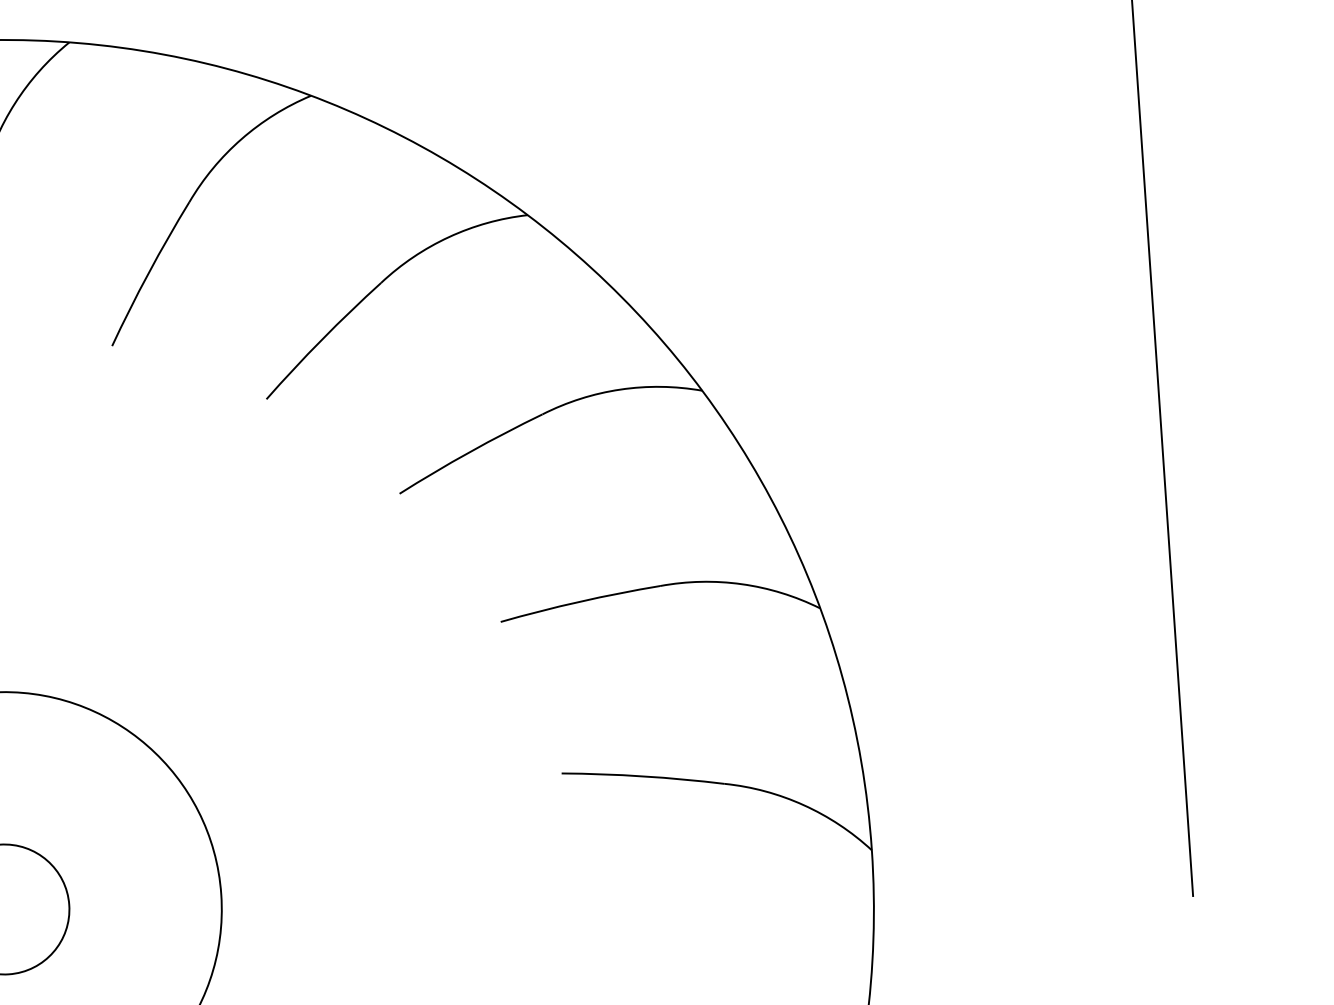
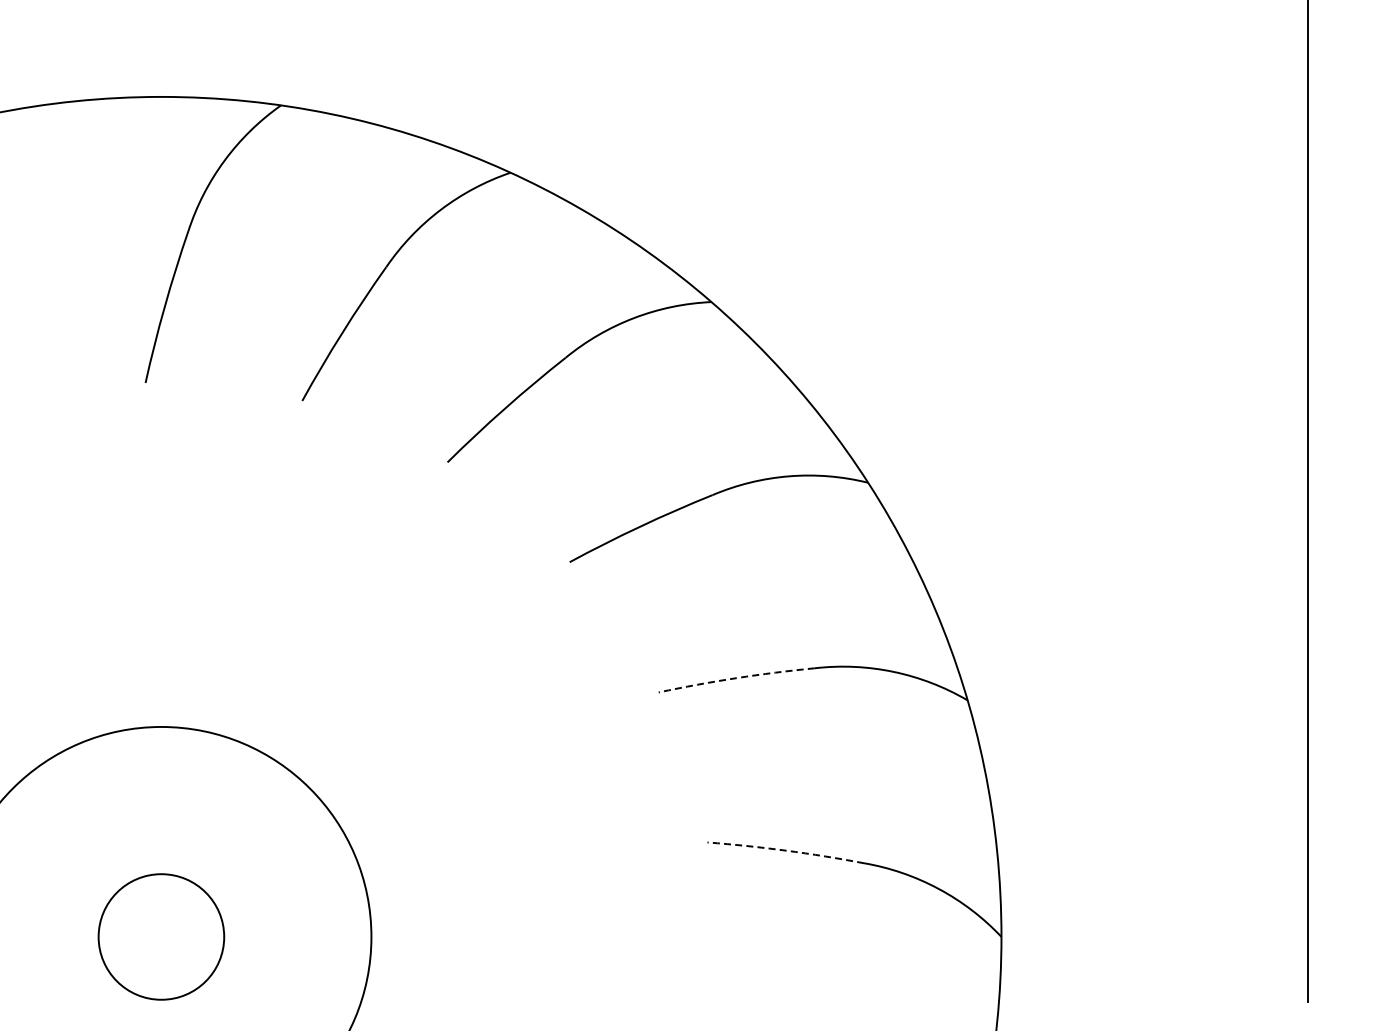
arc: (580, 602) -> (736, 678), solid -> dashed
arc: (643, 776) -> (786, 850), solid -> dashed

